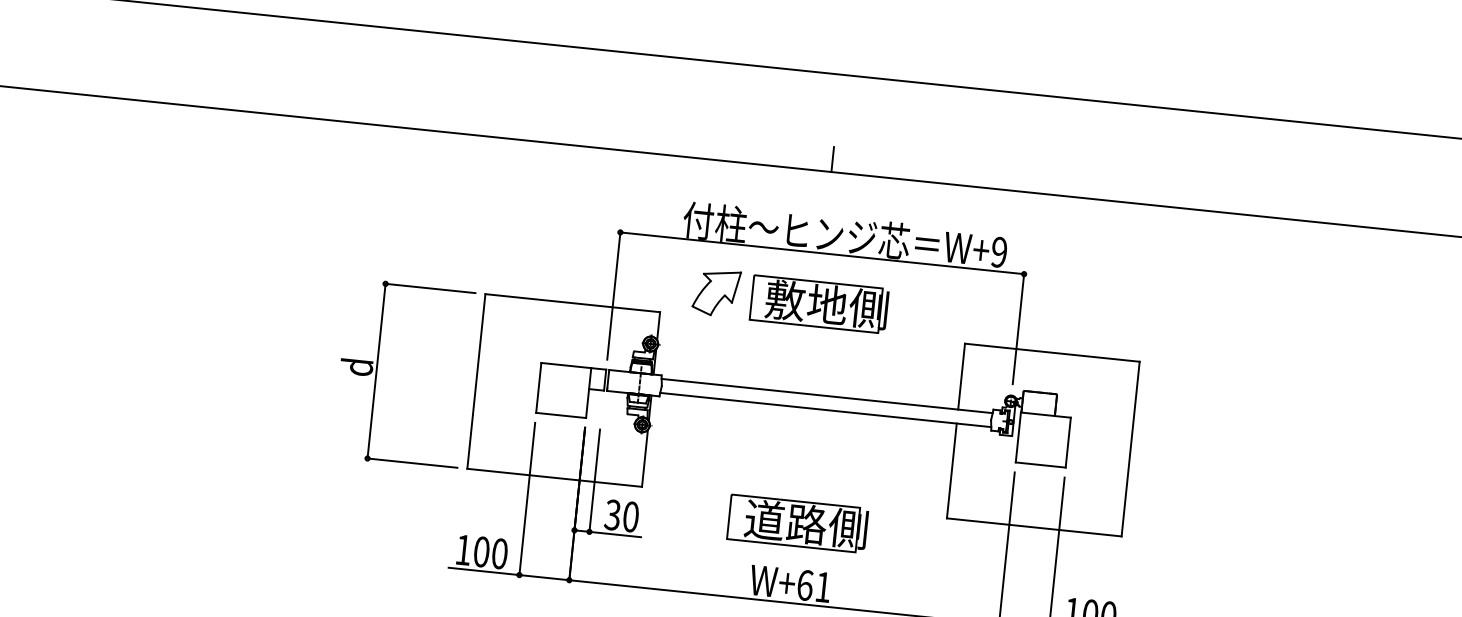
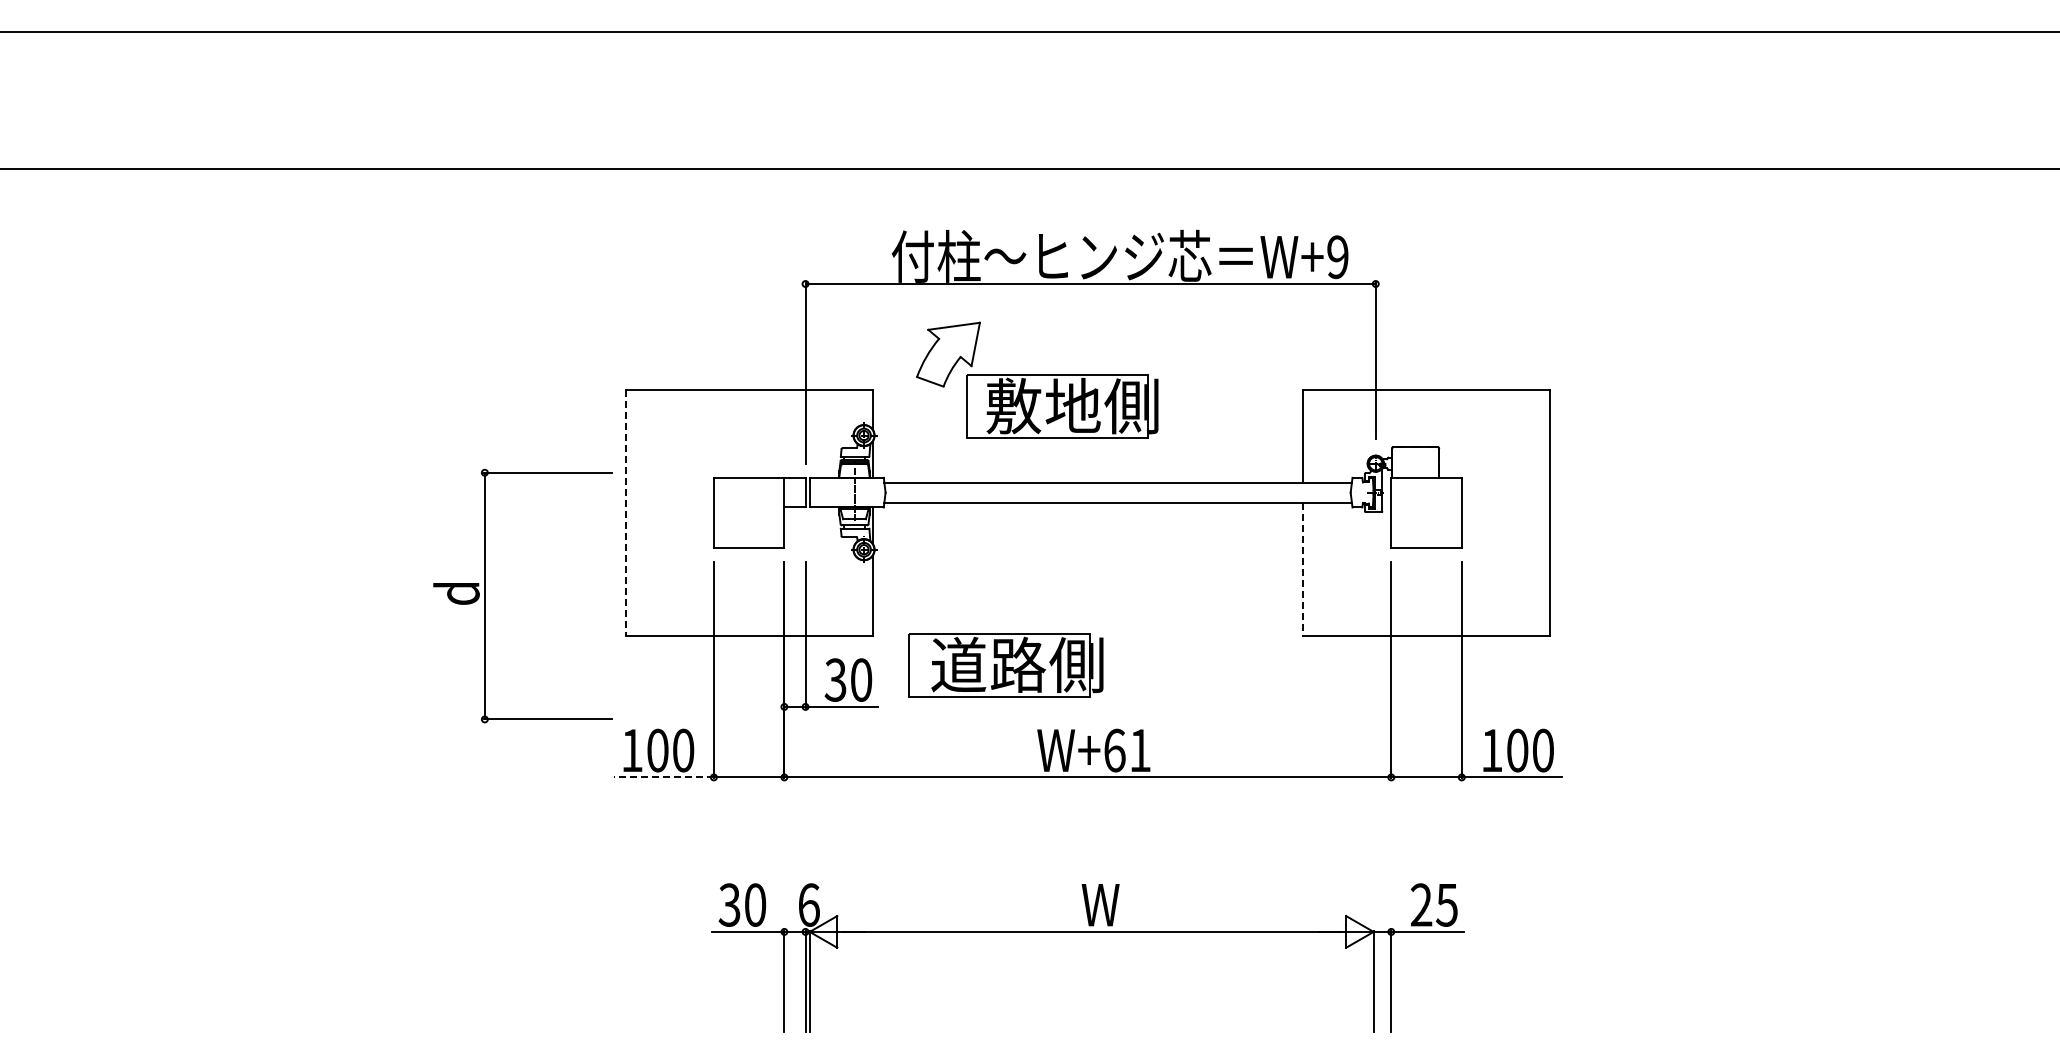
line: (832, 159) -> (1091, 151), removed
part: (819, 304) -> (1062, 406), moved
part: (377, 370) -> (485, 595), moved
line: (476, 381) -> (625, 513), solid -> dashed
line: (952, 470) -> (1303, 569), solid -> dashed
part: (797, 523) -> (1005, 665), moved
line: (483, 571) -> (663, 777), solid -> dashed

